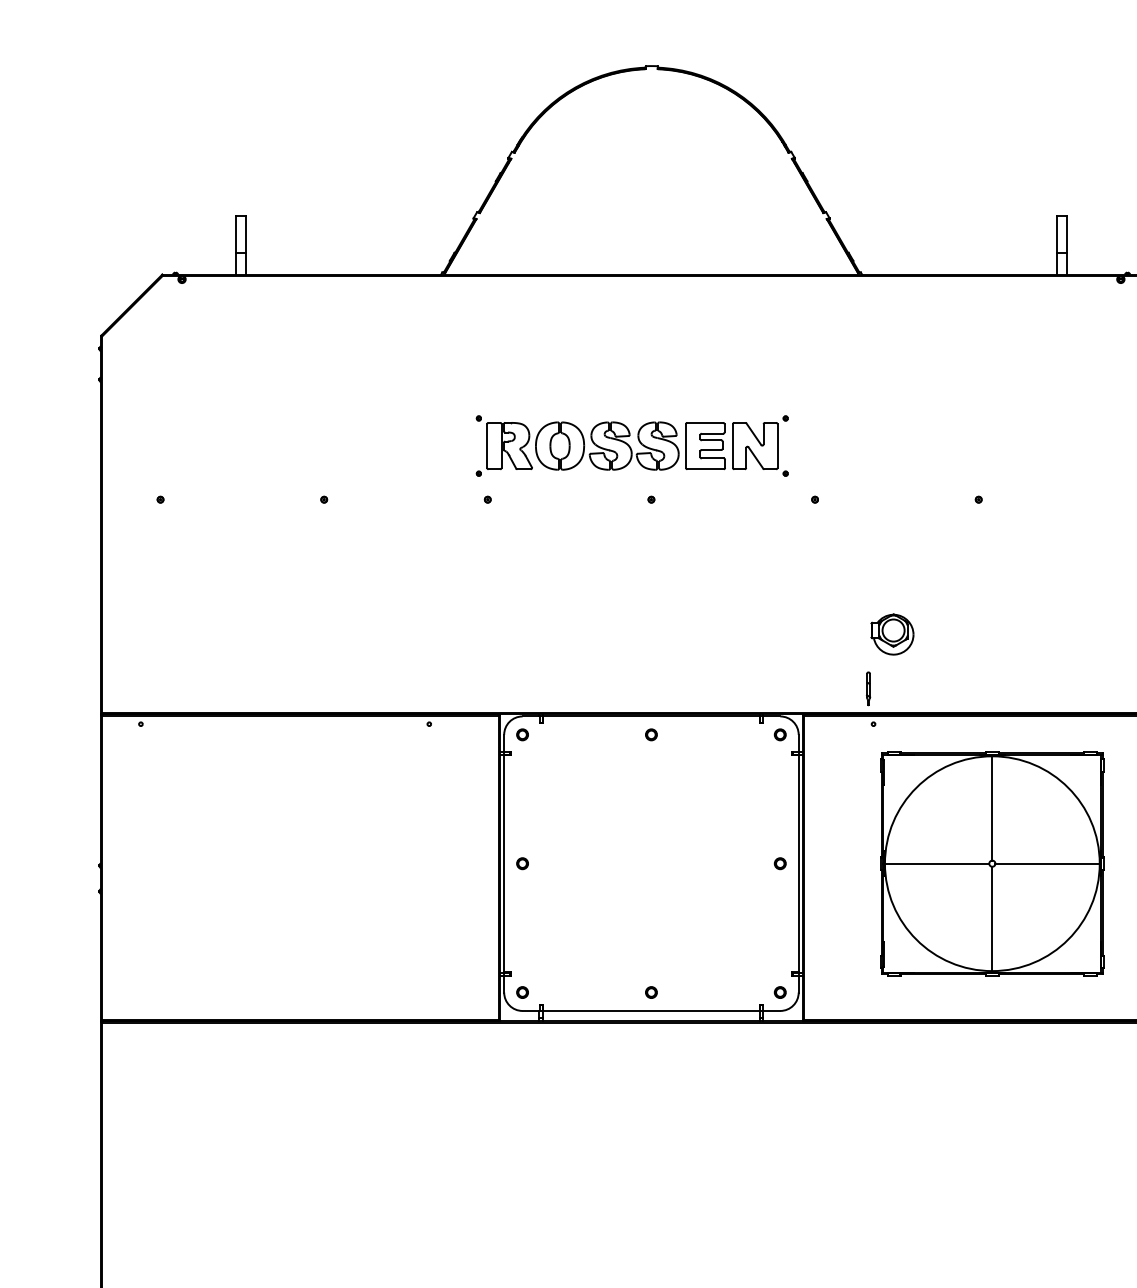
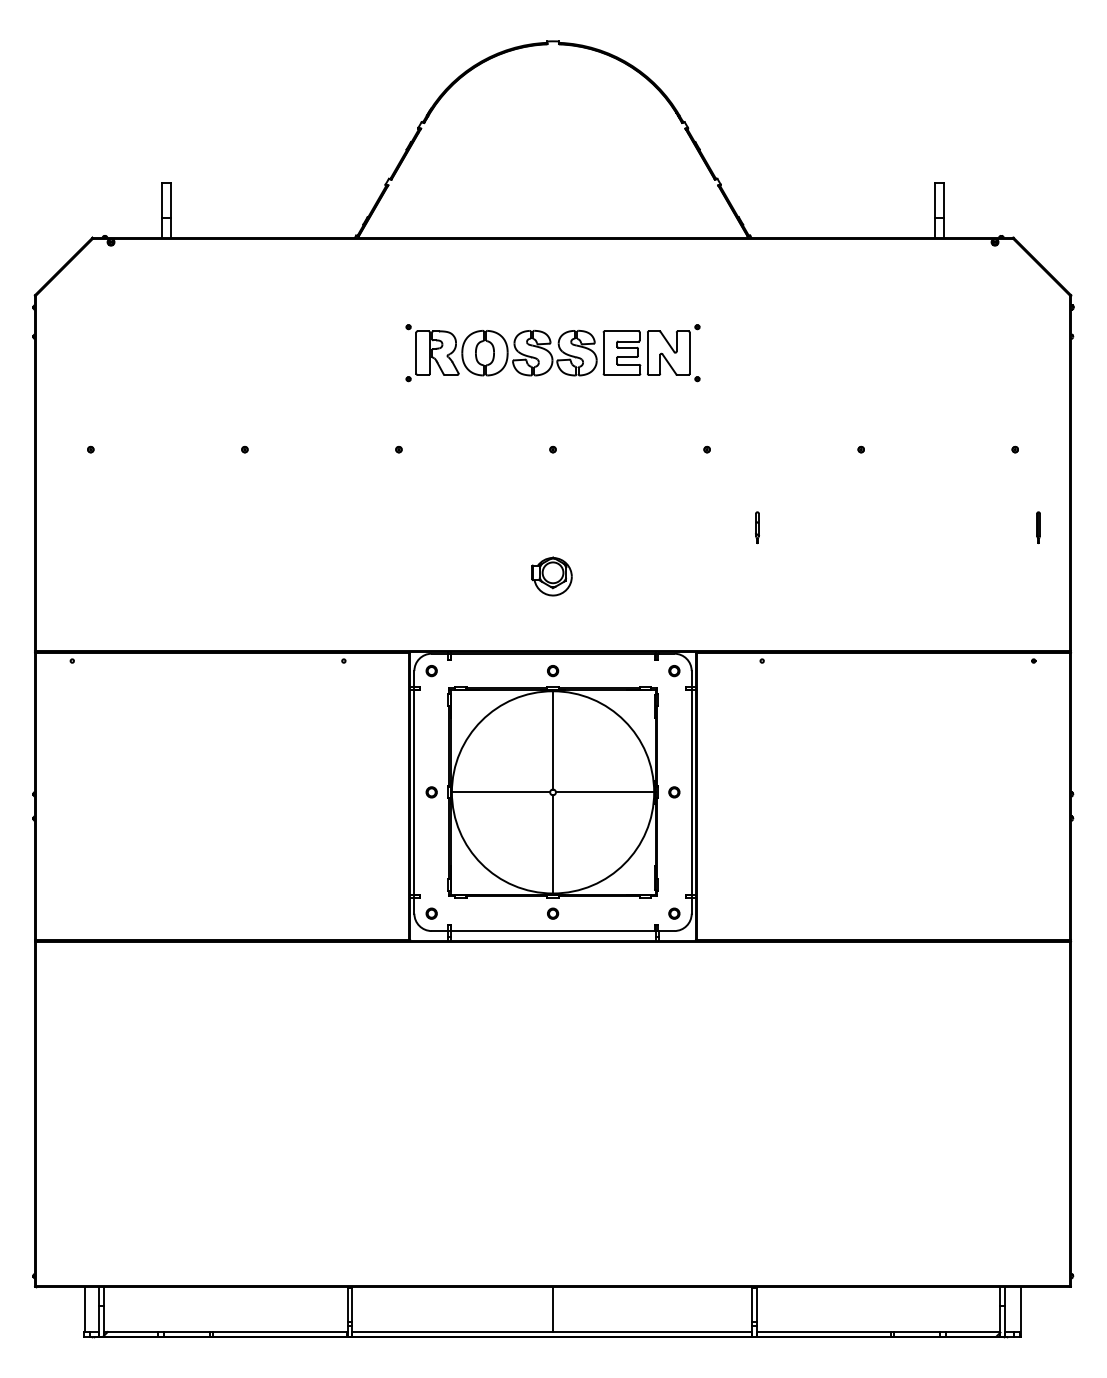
part: (631, 446) -> (552, 353), moved
part: (891, 634) -> (551, 576), moved
line: (867, 688) -> (756, 527), moved
part: (991, 863) -> (552, 792), moved

